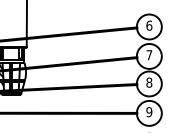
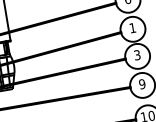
text: (149, 55) -> (132, 28), 7 -> 1
text: (149, 82) -> (137, 54), 8 -> 3

